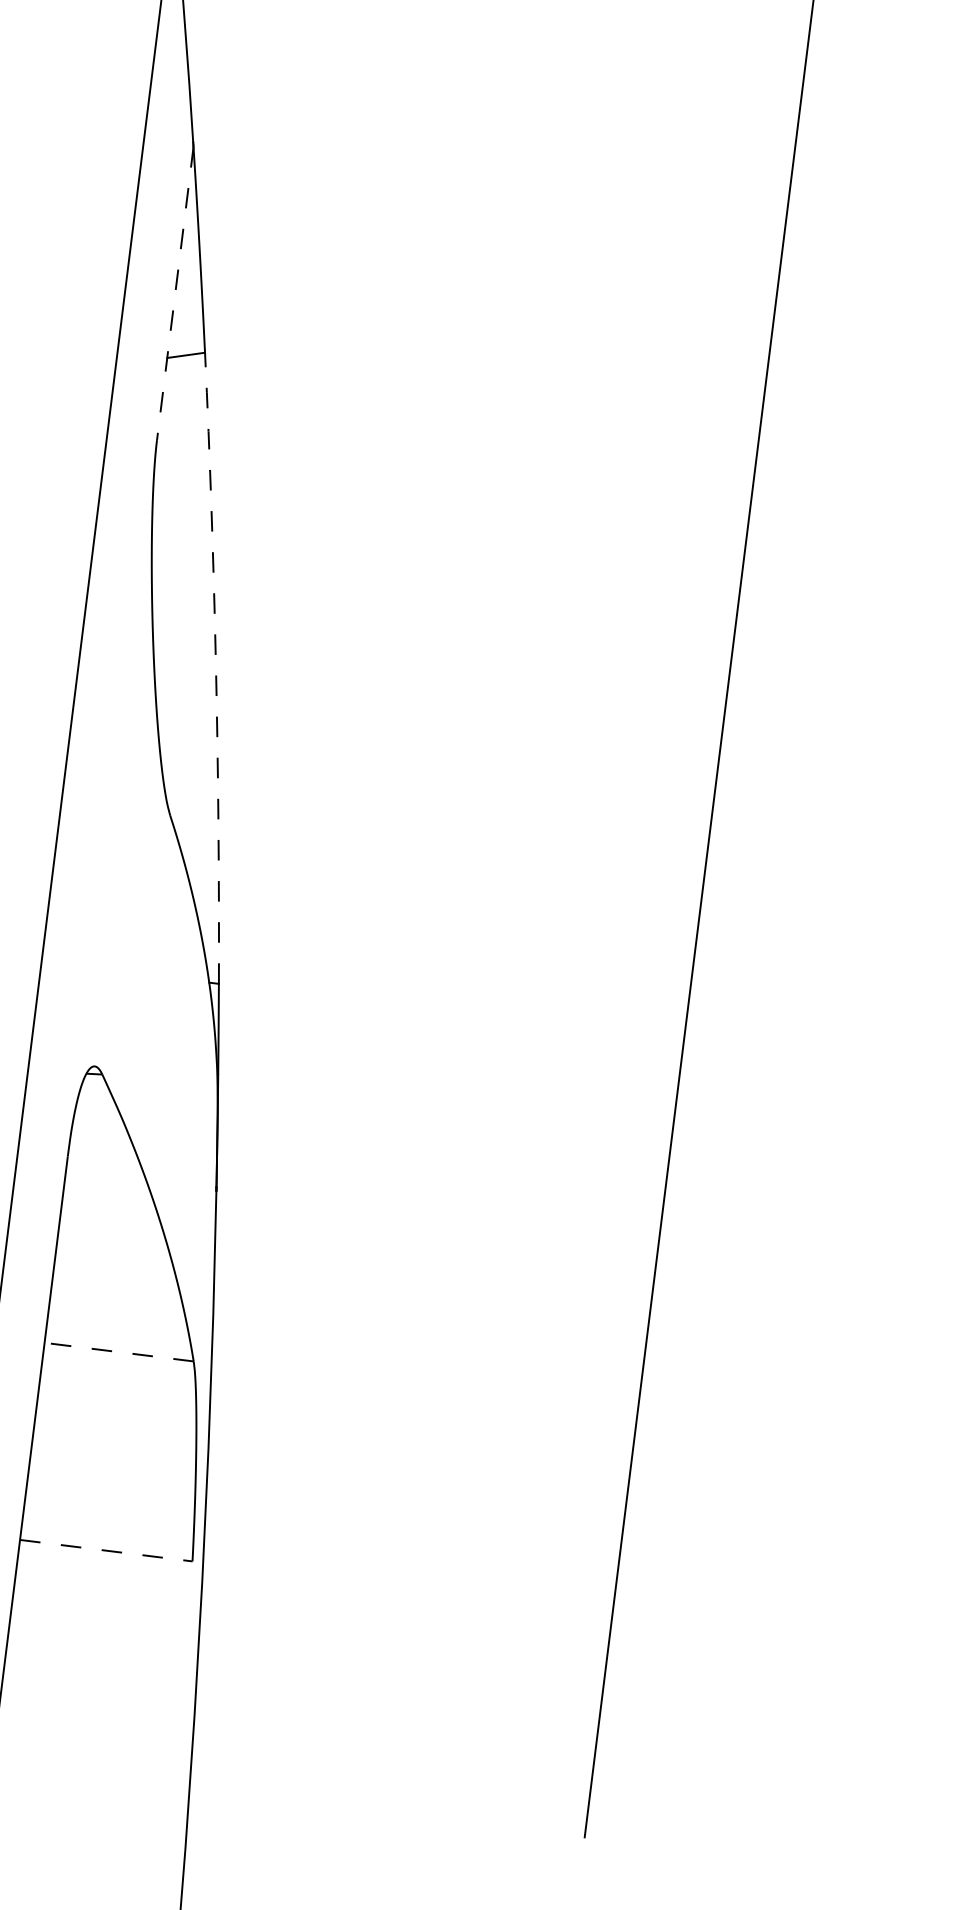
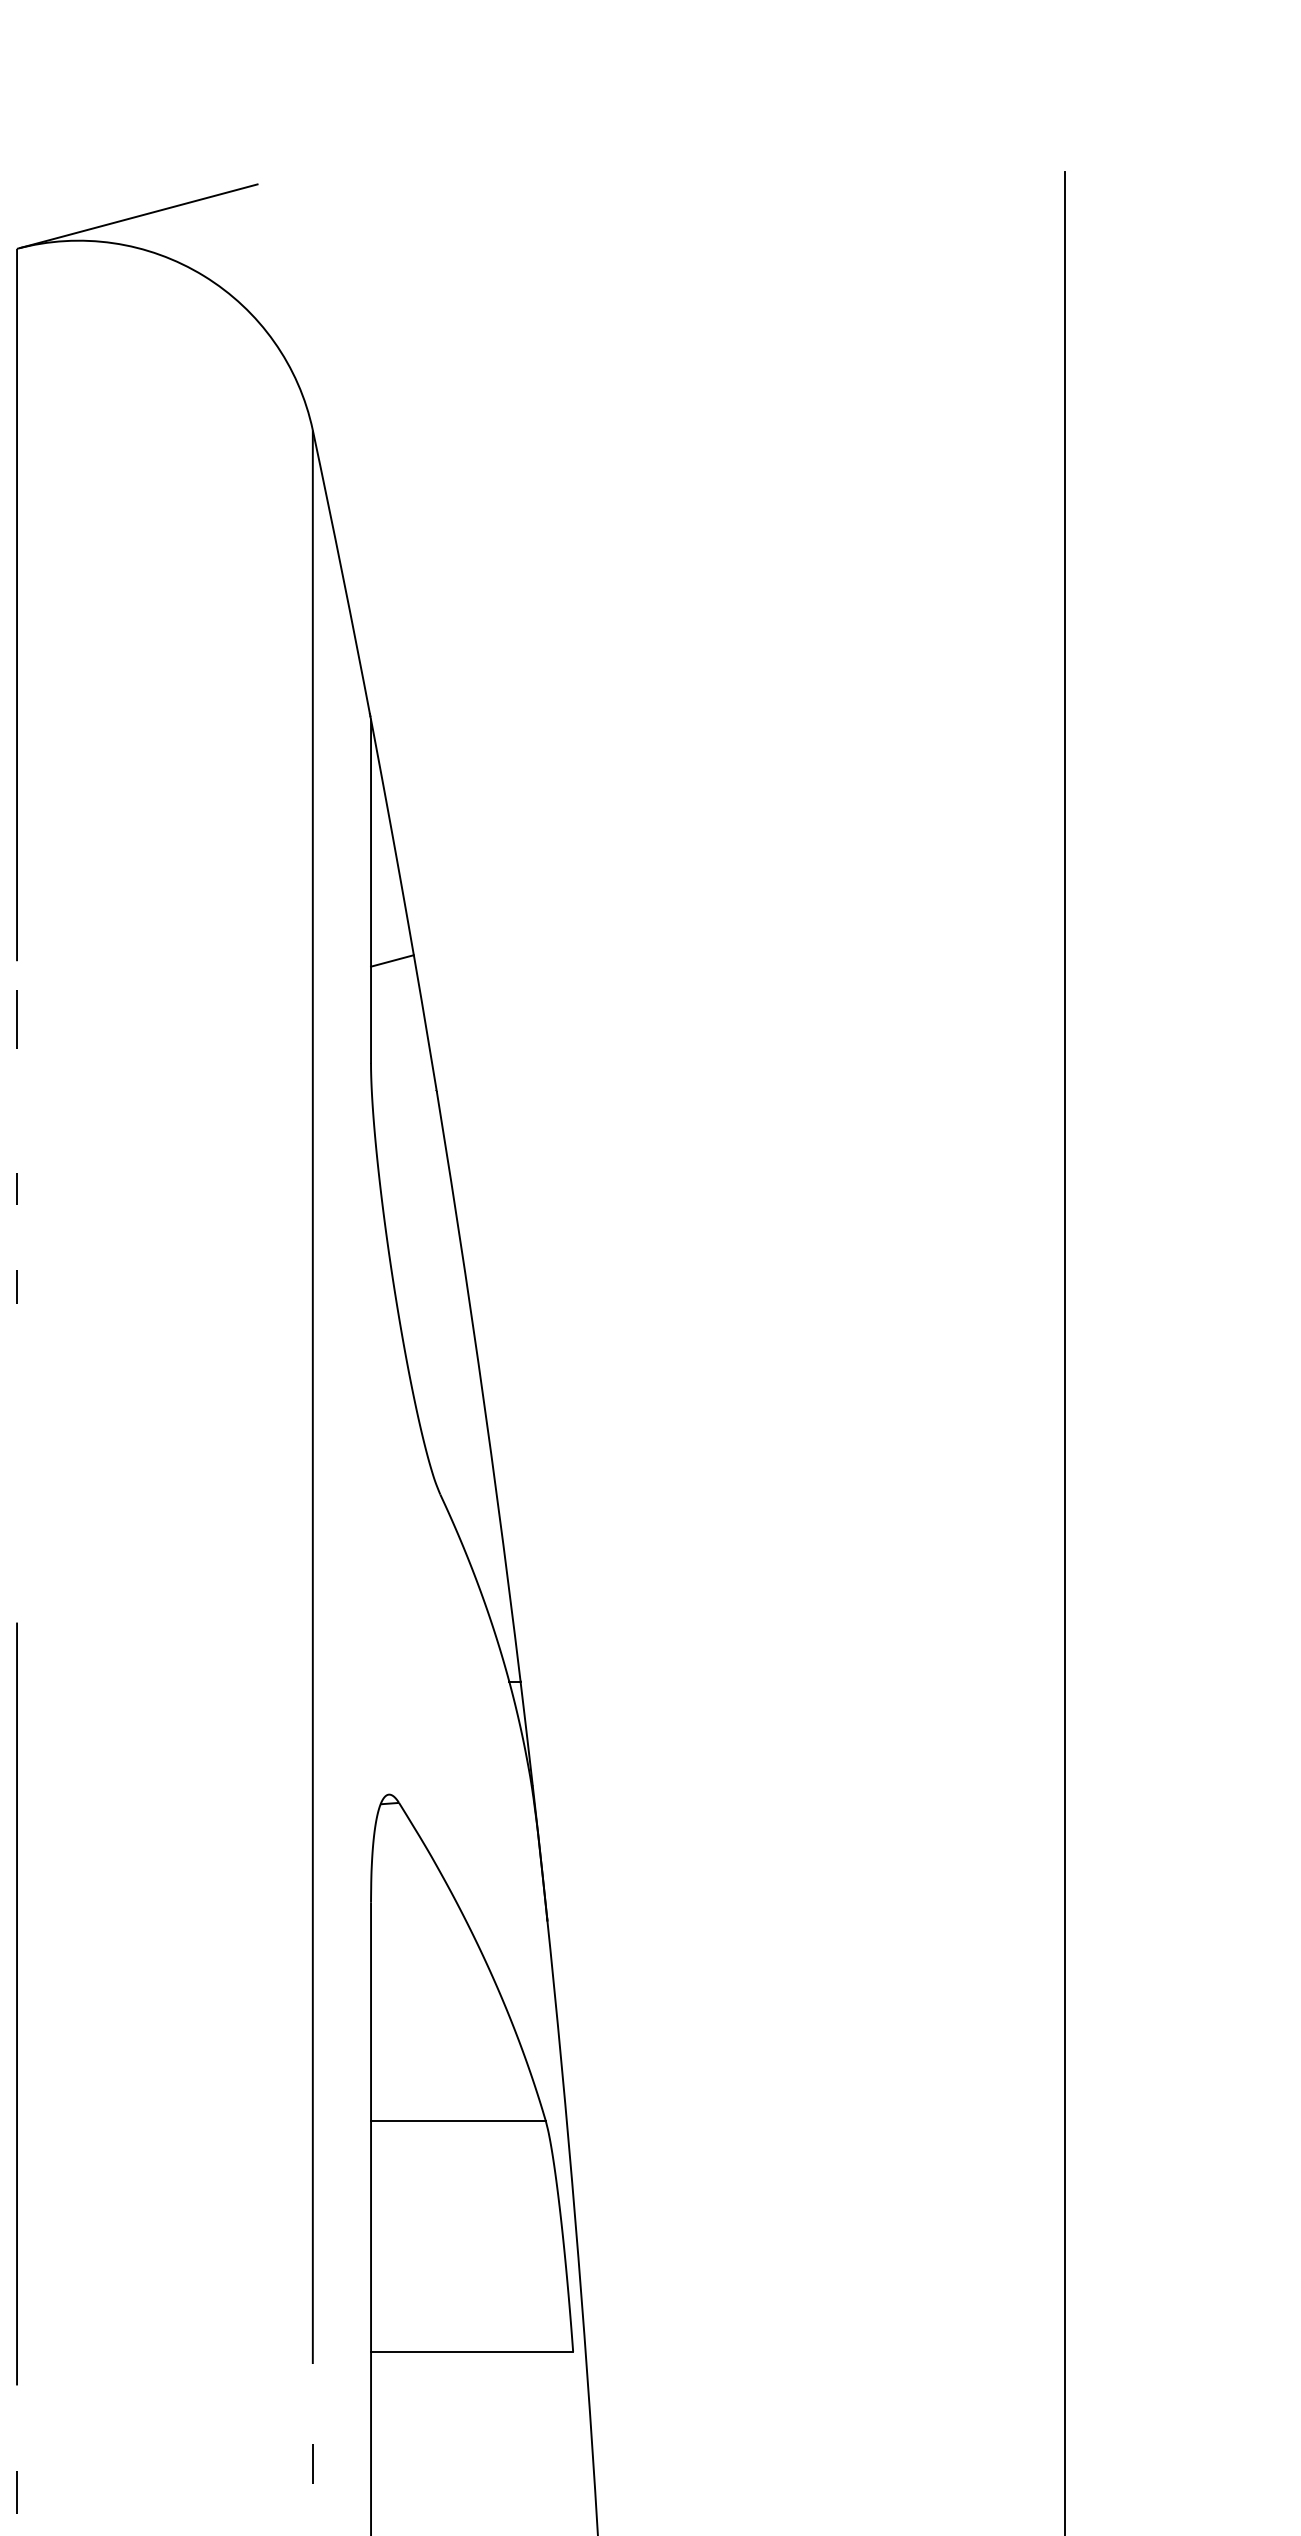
line: (175, 293) -> (371, 891), dashed -> solid
arc: (215, 668) -> (471, 1317), dashed -> solid
line: (118, 1351) -> (457, 2120), dashed -> solid
line: (106, 1550) -> (472, 2351), dashed -> solid

